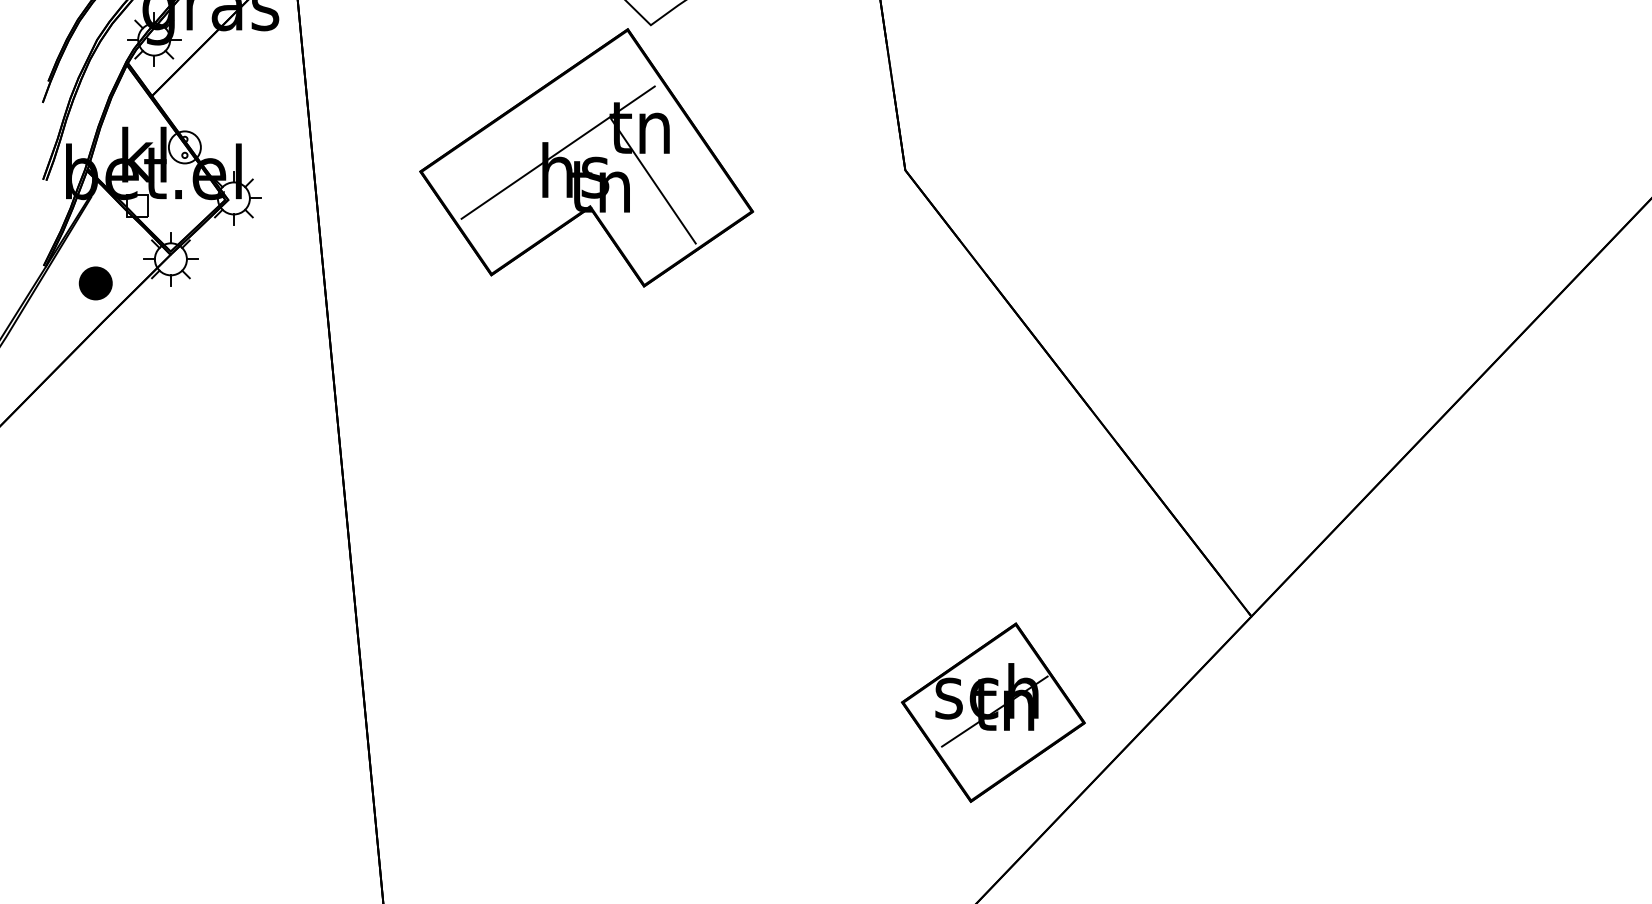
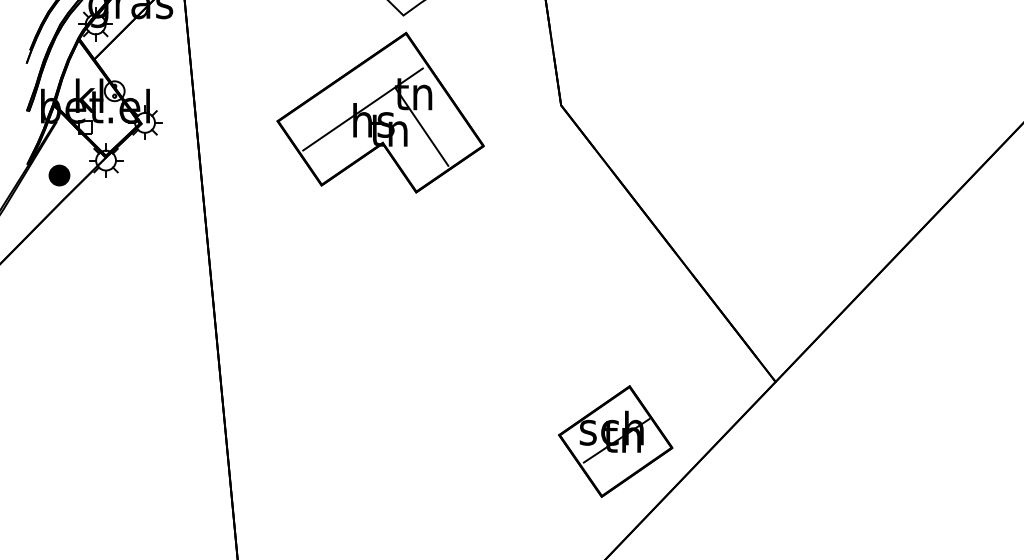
part: (586, 157) -> (380, 112), moved

